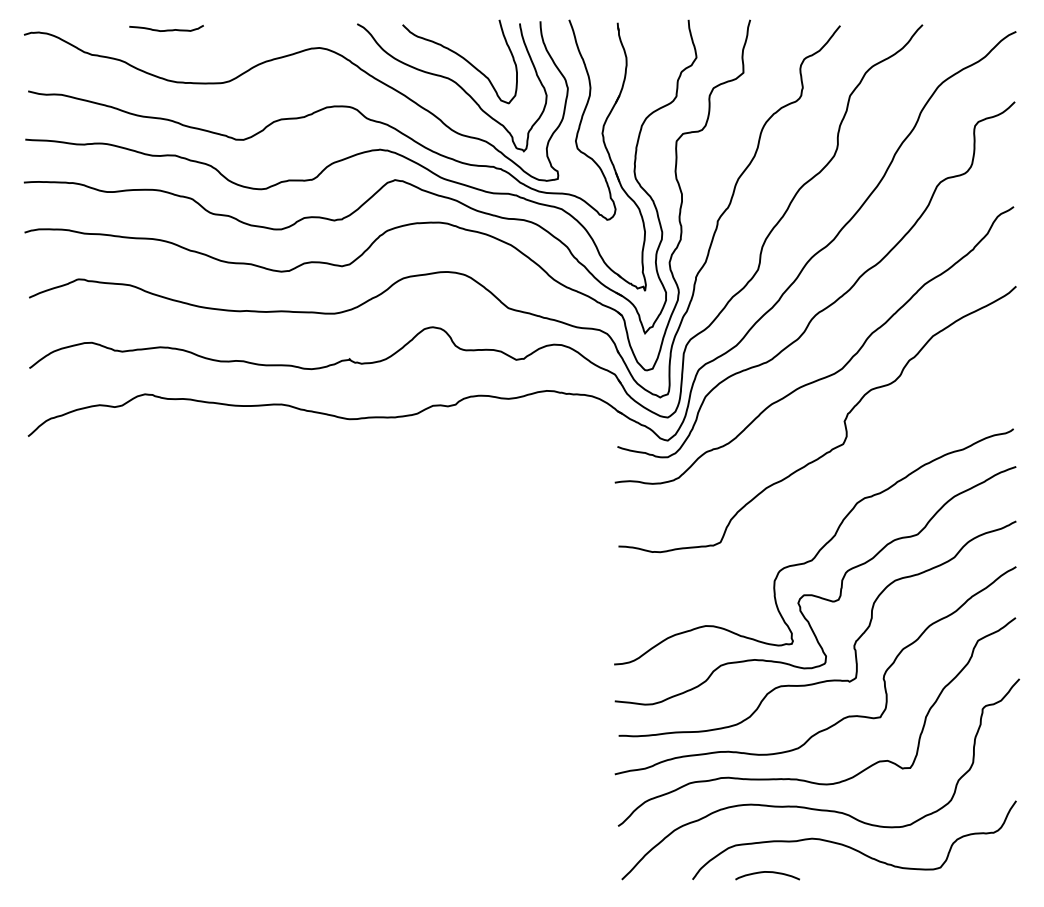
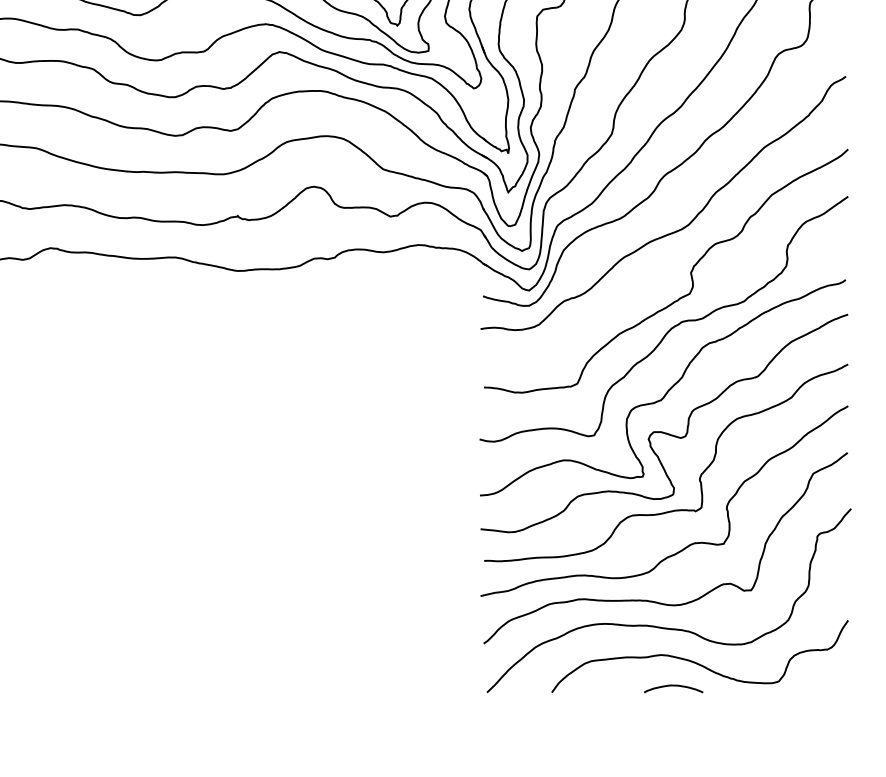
curve: (822, 481) -> (670, 327), added
curve: (767, 872) -> (673, 685), moved

